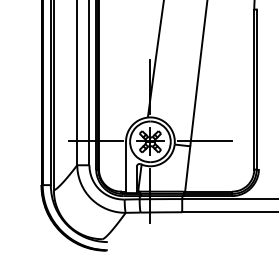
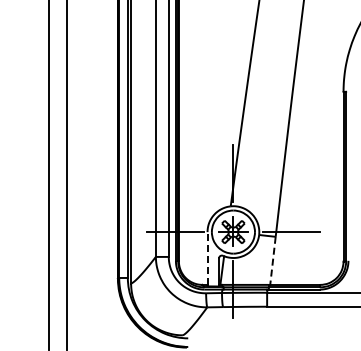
line: (125, 165) -> (207, 257), solid -> dashed
line: (187, 169) -> (272, 261), solid -> dashed

